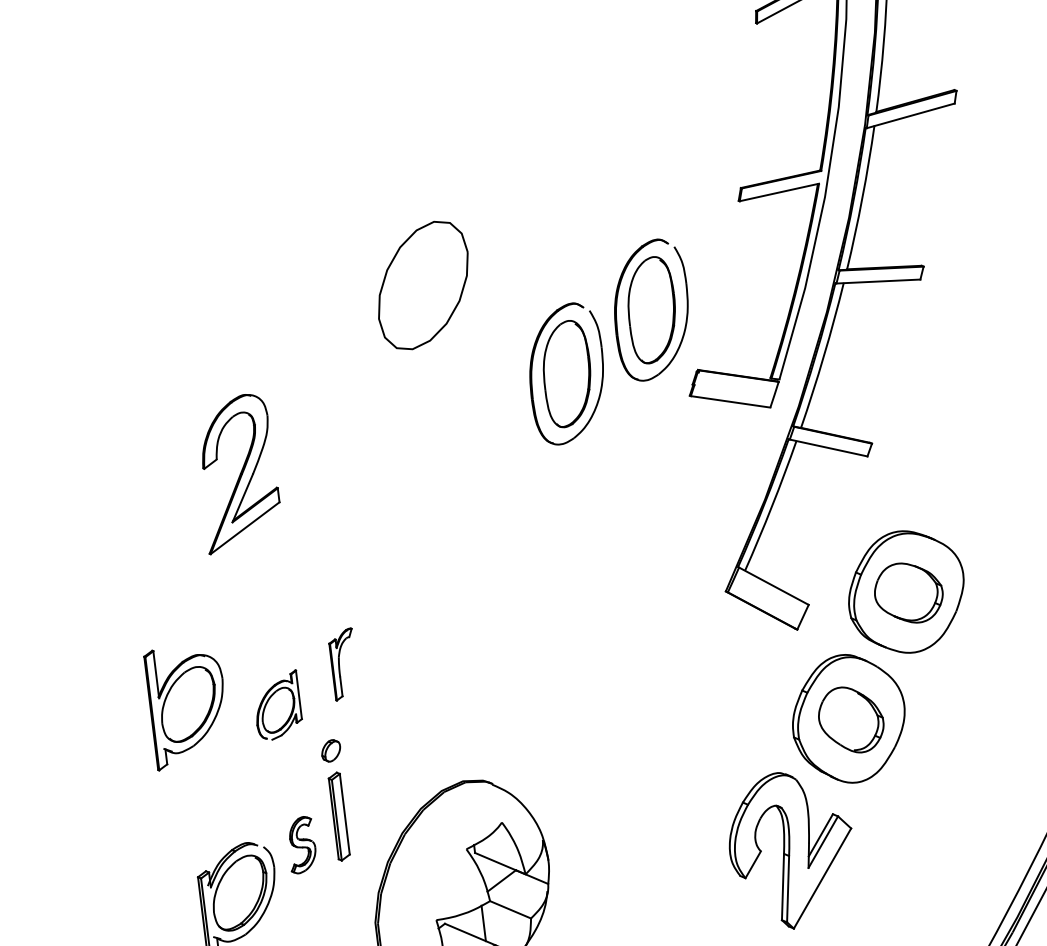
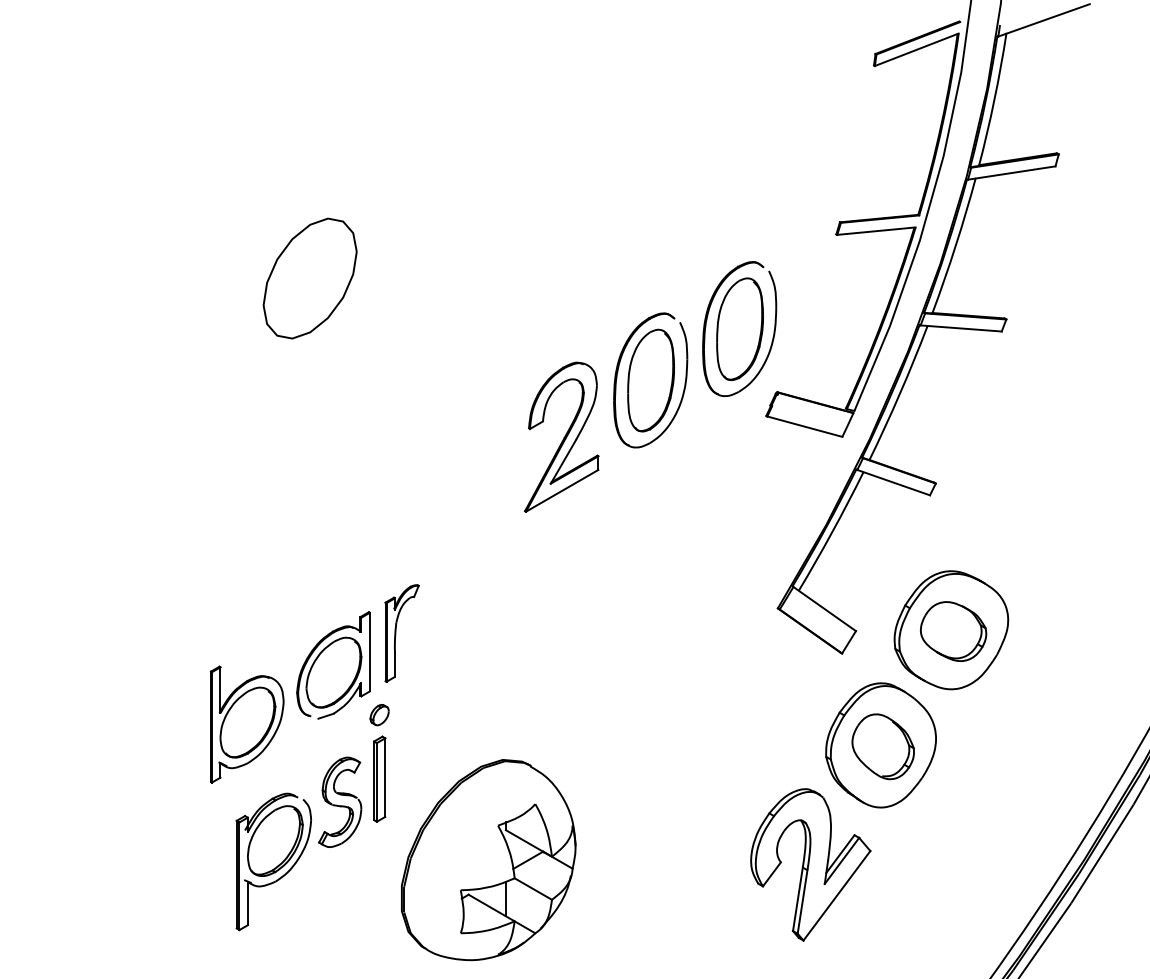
part: (422, 285) -> (309, 278), moved
part: (237, 472) -> (561, 436), moved
part: (343, 664) -> (401, 633), size x1.43
part: (277, 705) -> (333, 665), size x1.67
part: (188, 706) -> (247, 724), moved
part: (301, 844) -> (340, 801), size x1.67

